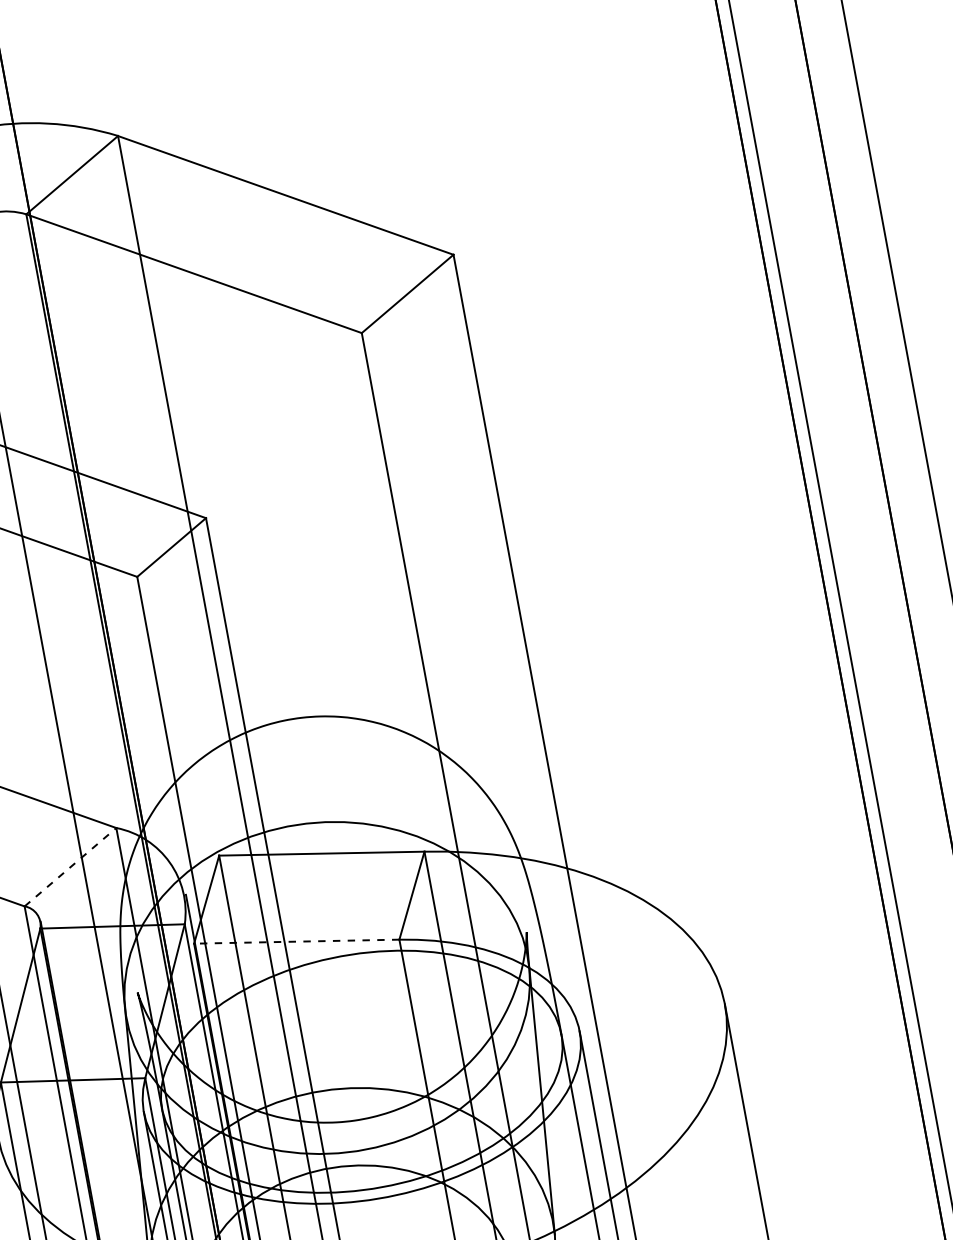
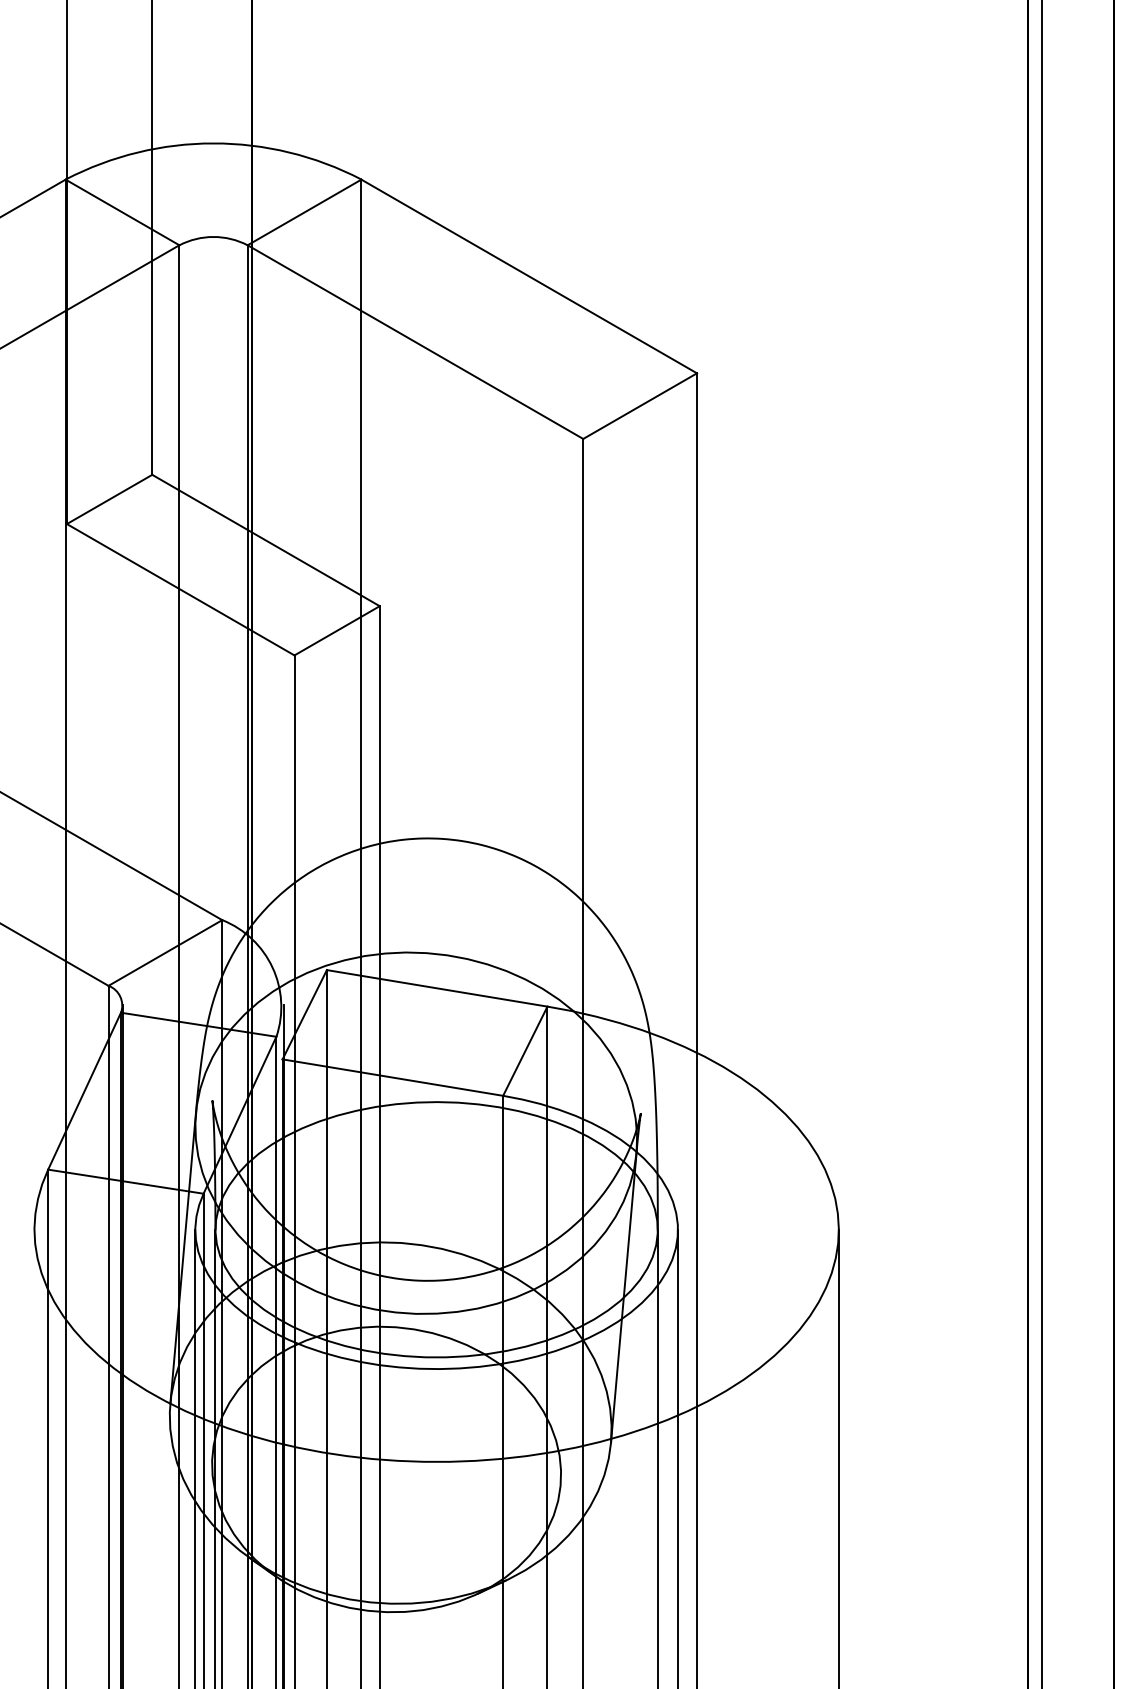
line: (70, 867) -> (165, 953), dashed -> solid
line: (296, 941) -> (392, 1077), dashed -> solid

